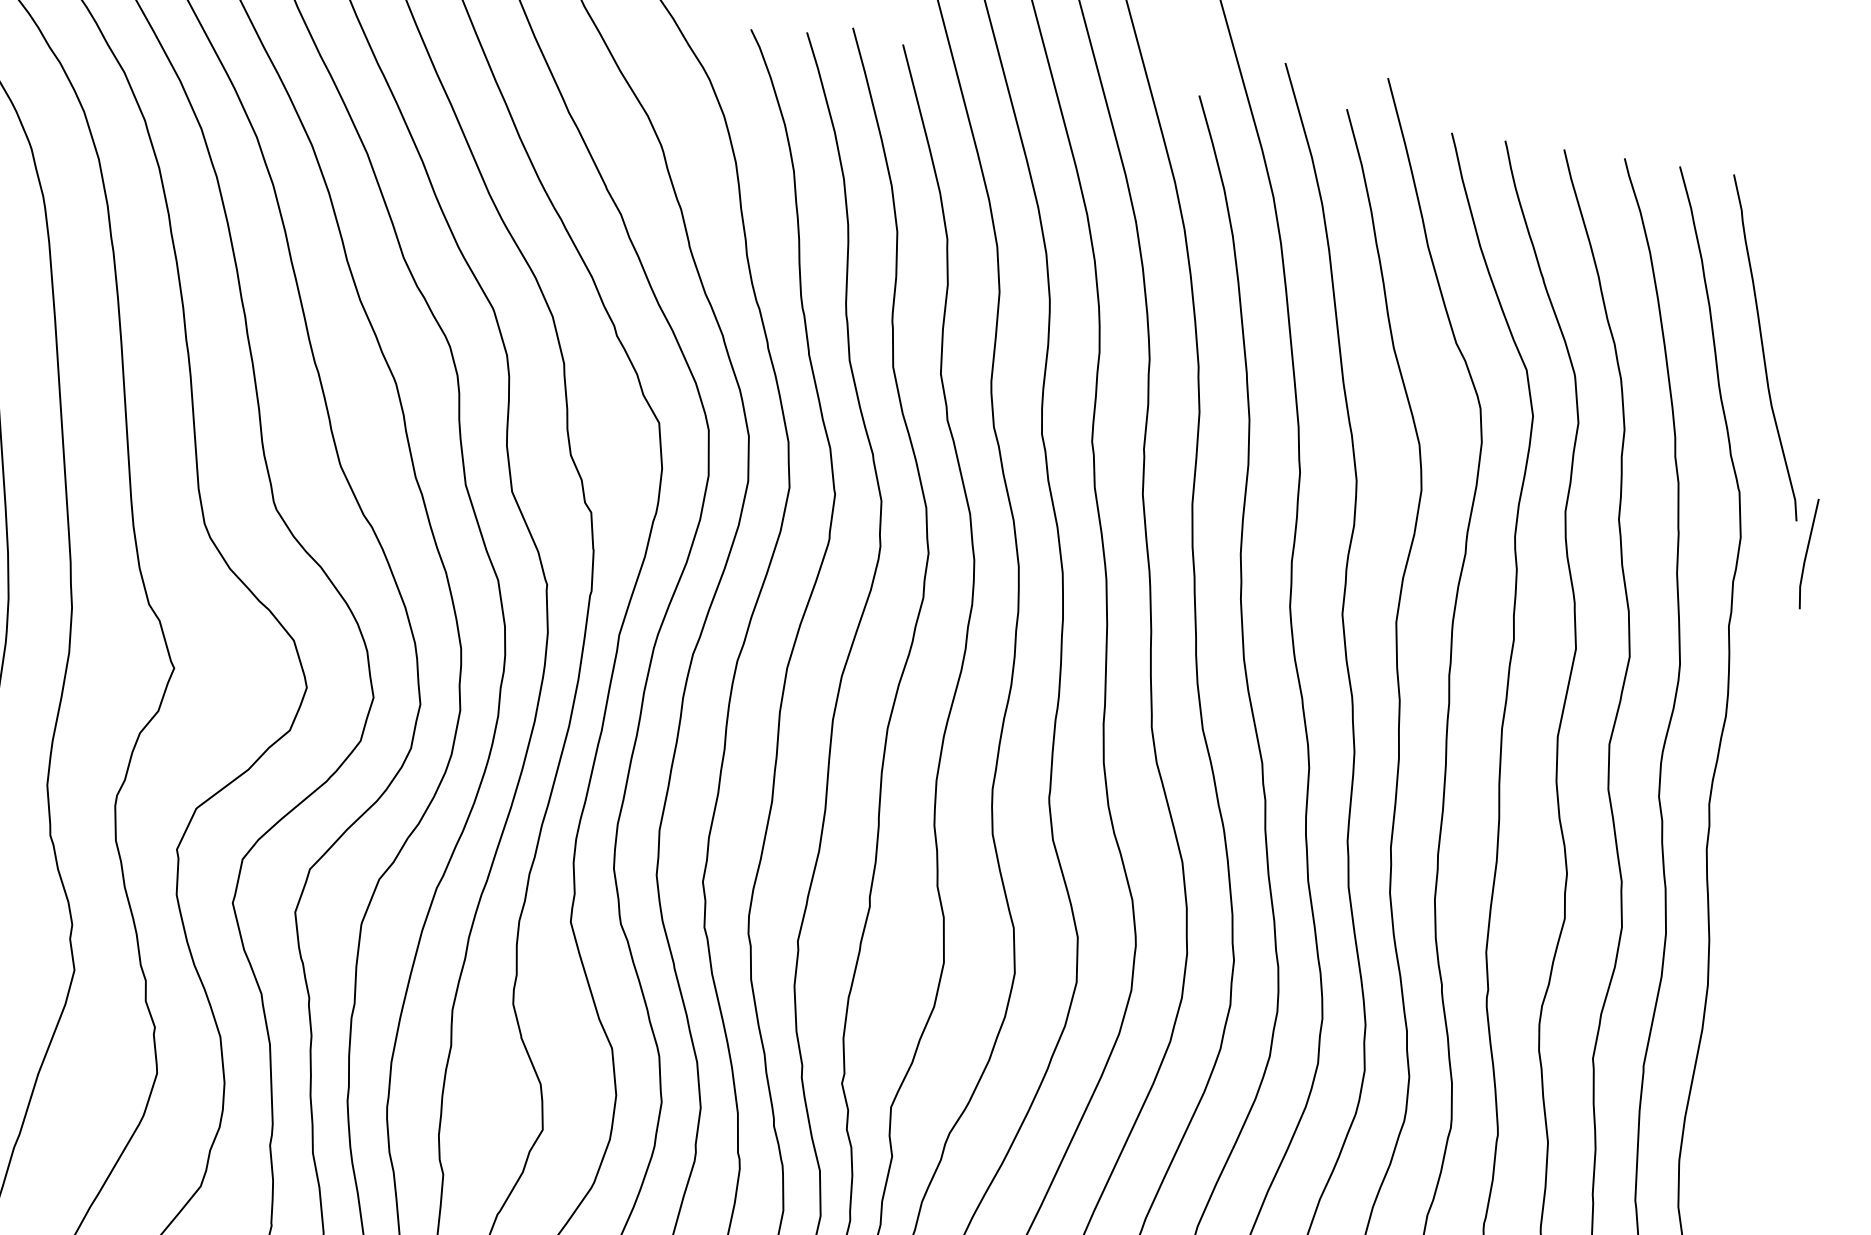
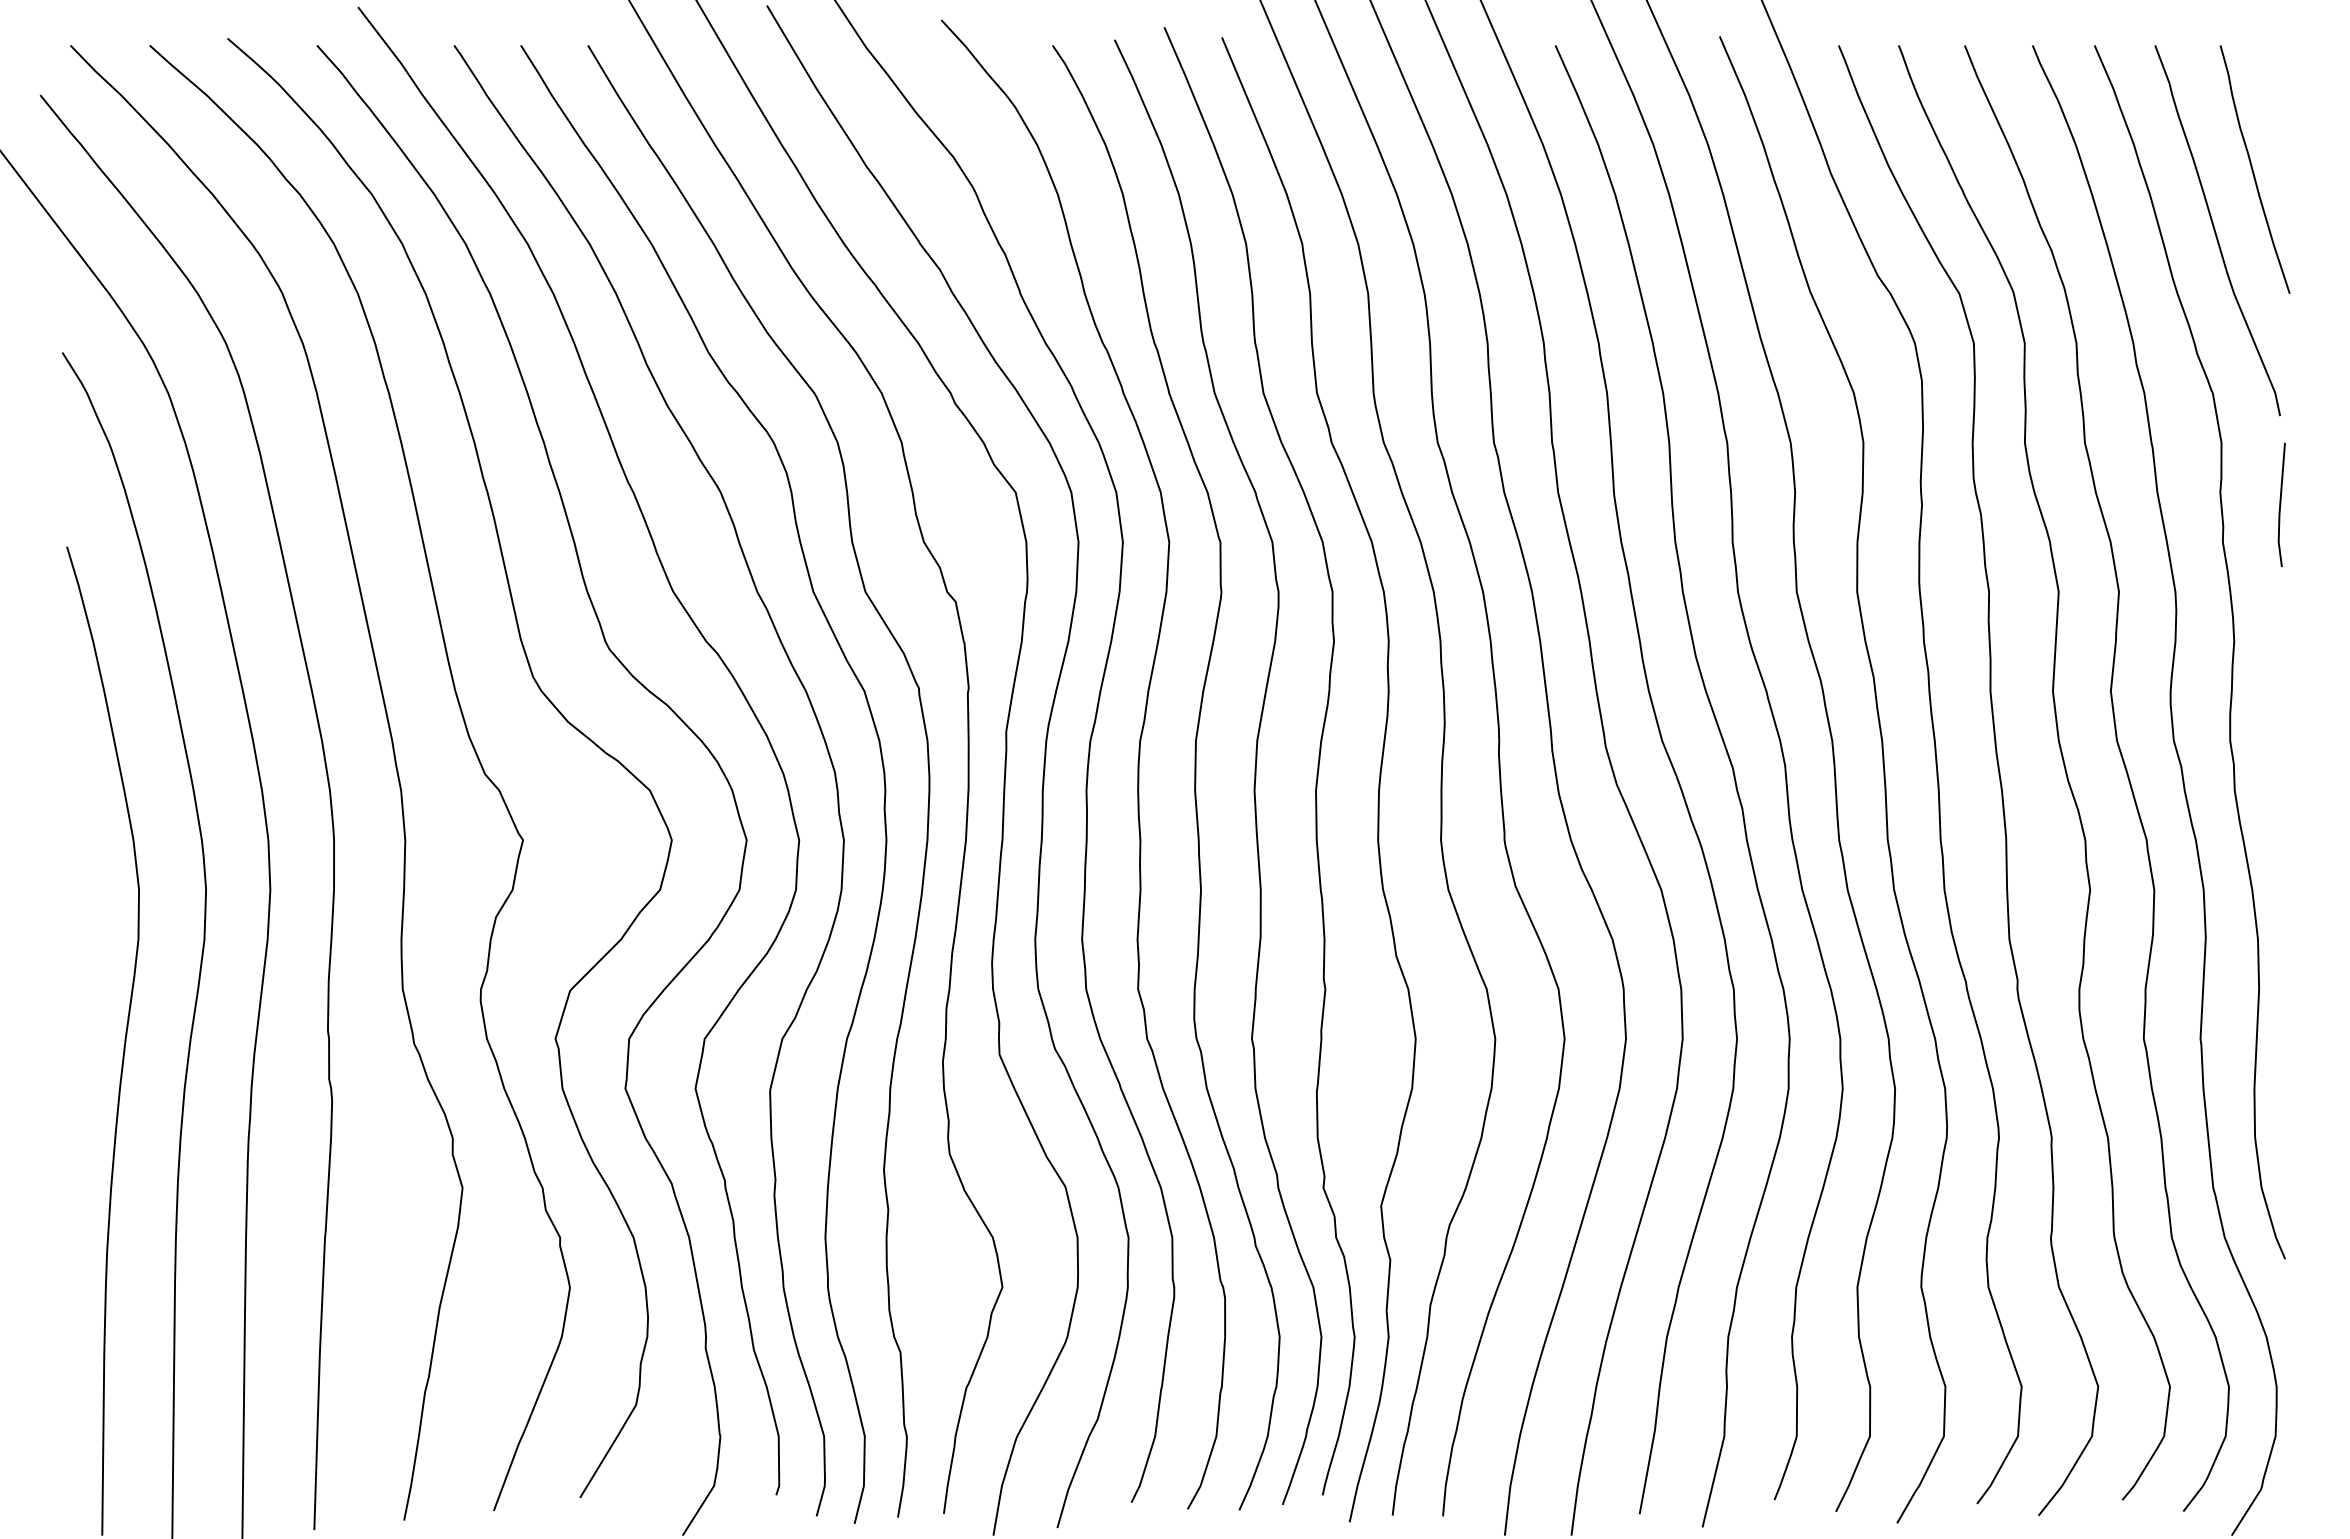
curve: (1805, 298) -> (2253, 169), added
line: (1807, 553) -> (2281, 504), moved

